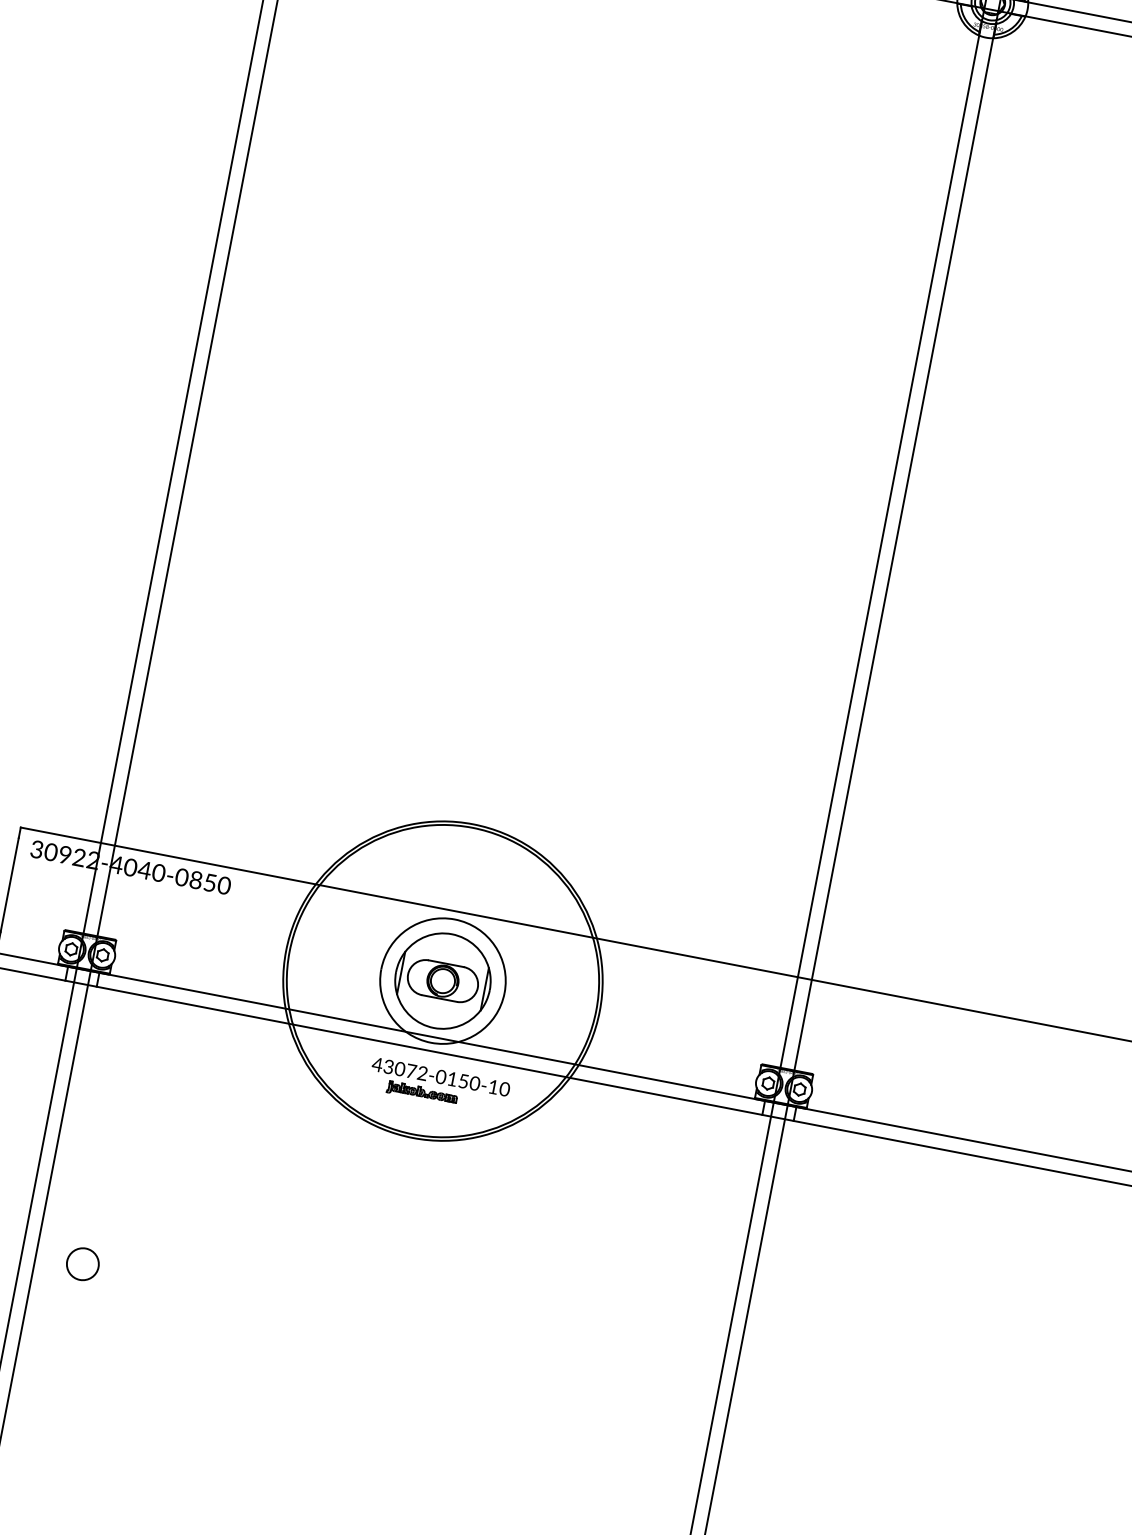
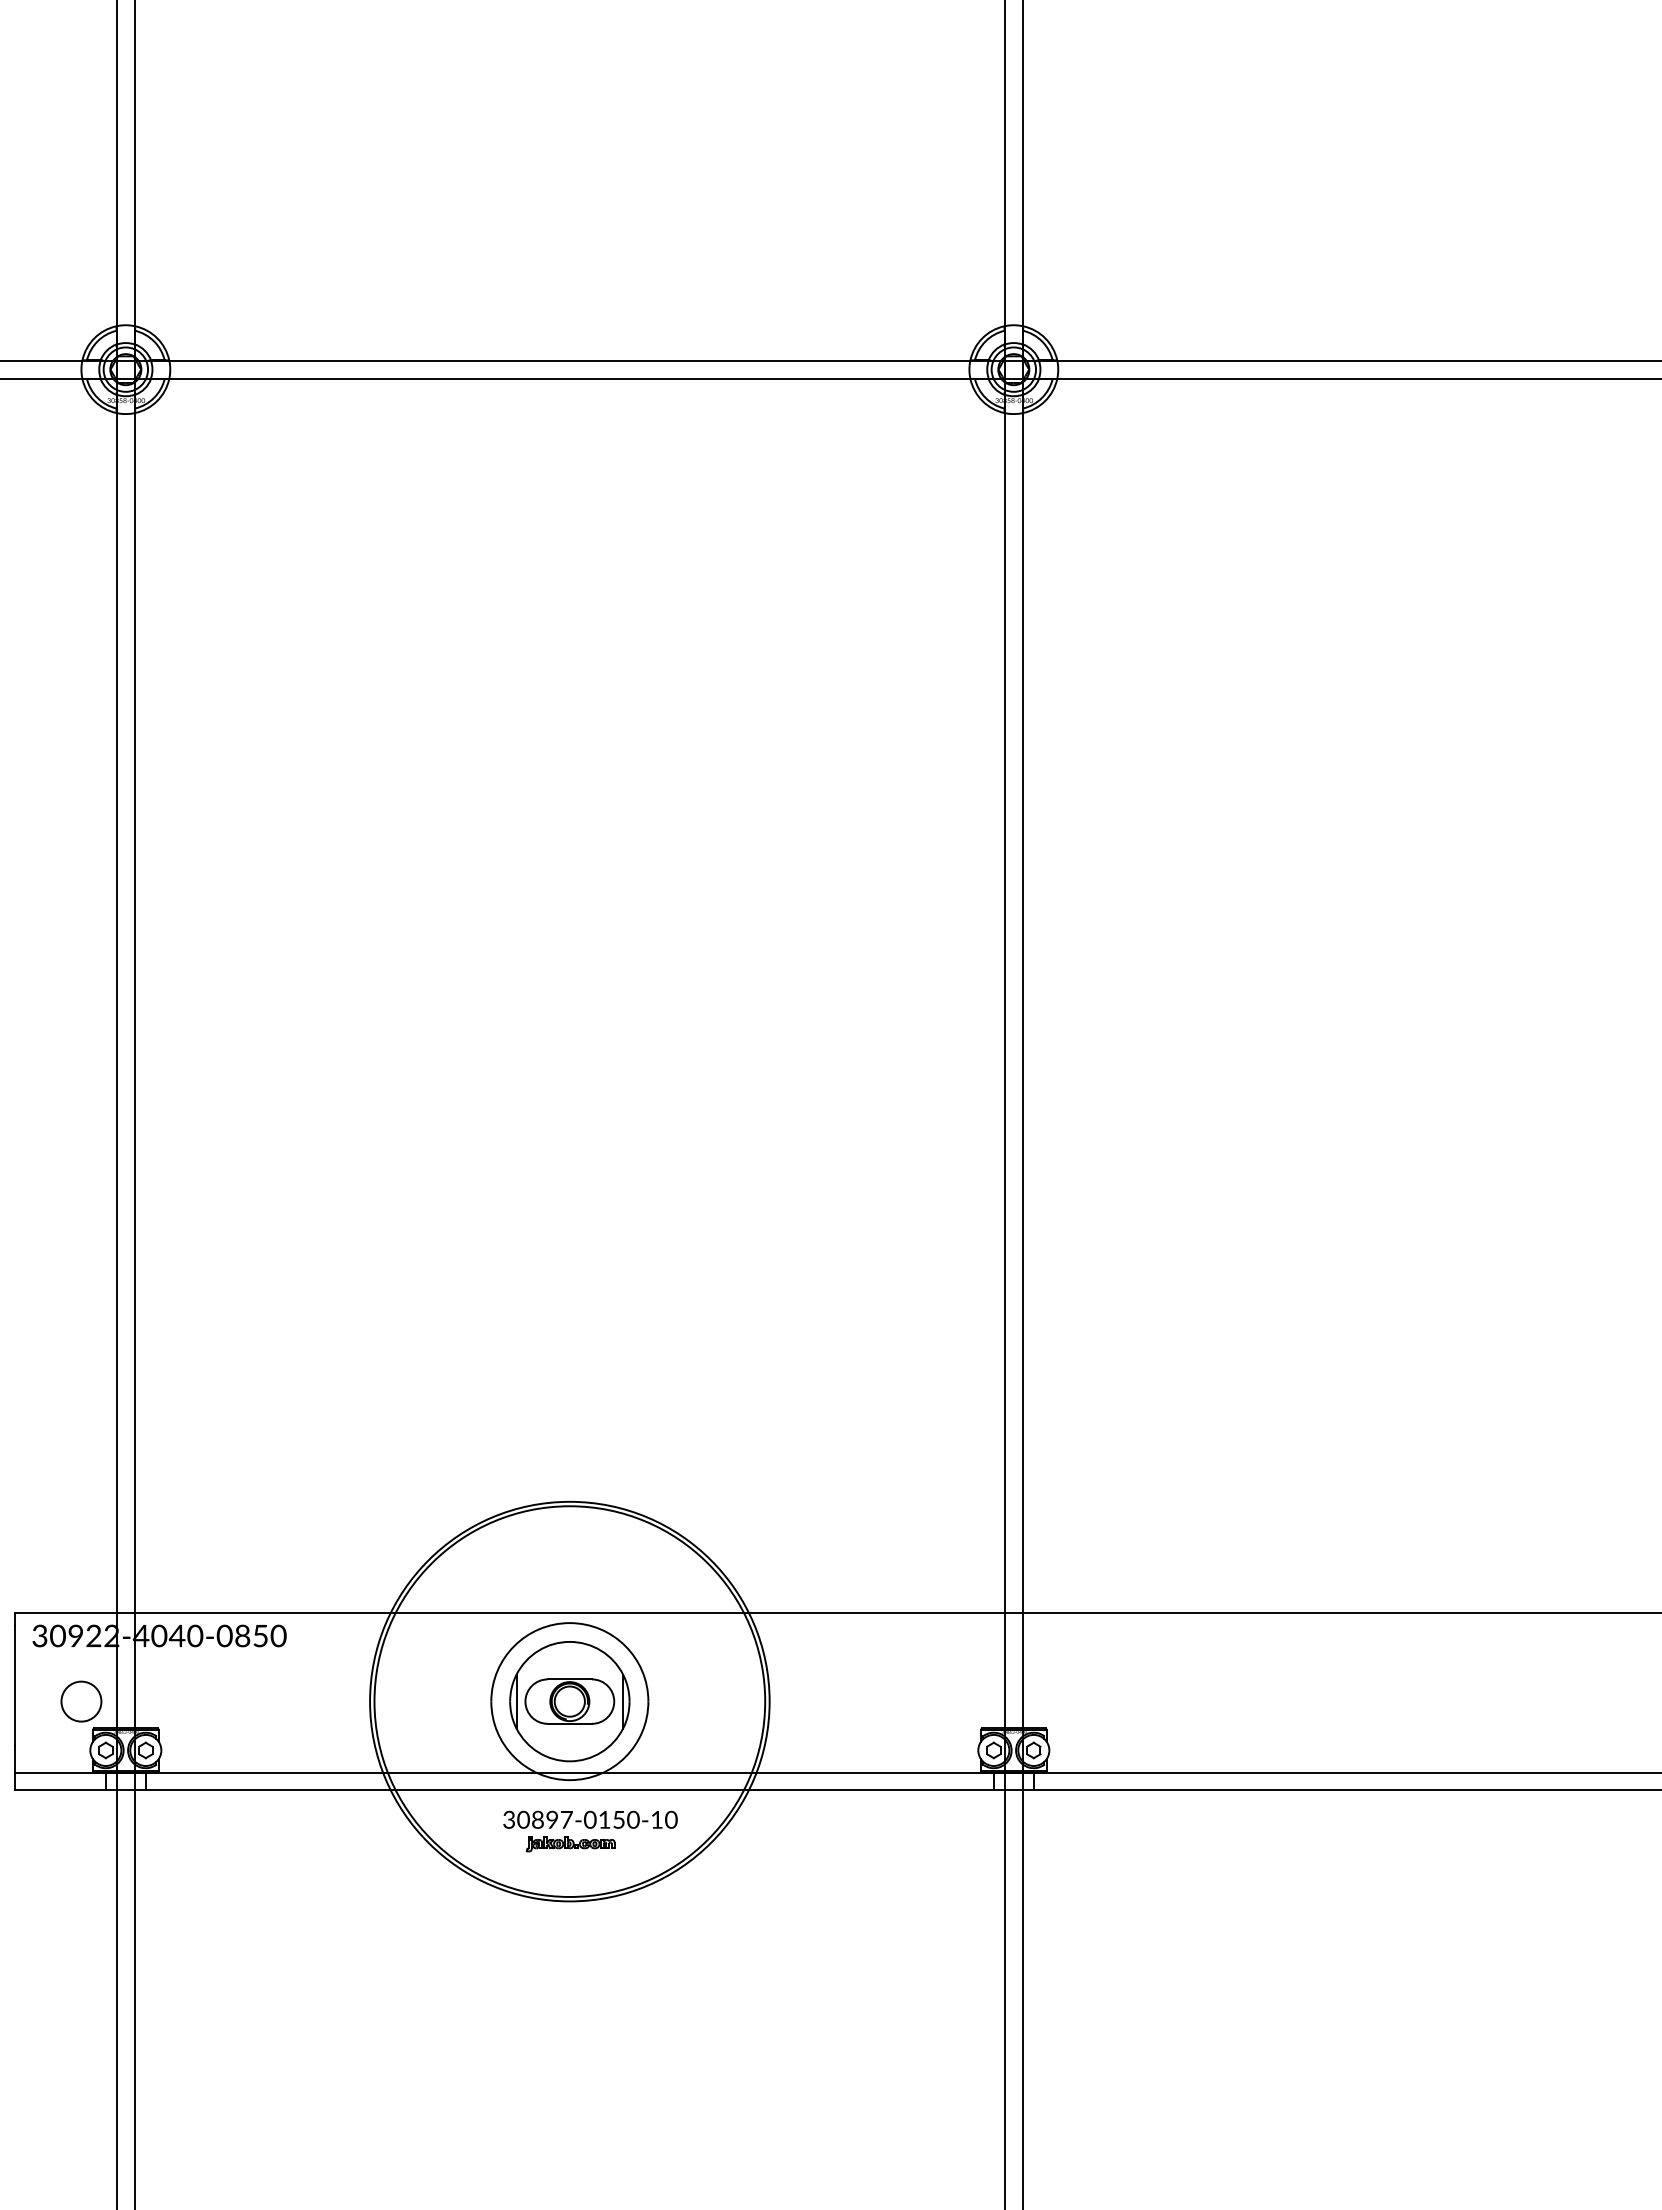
text: (399, 1068) -> (537, 1819), 43072-0150-10 -> 30897-0150-10
circle: (82, 1264) -> (81, 1701), moved

